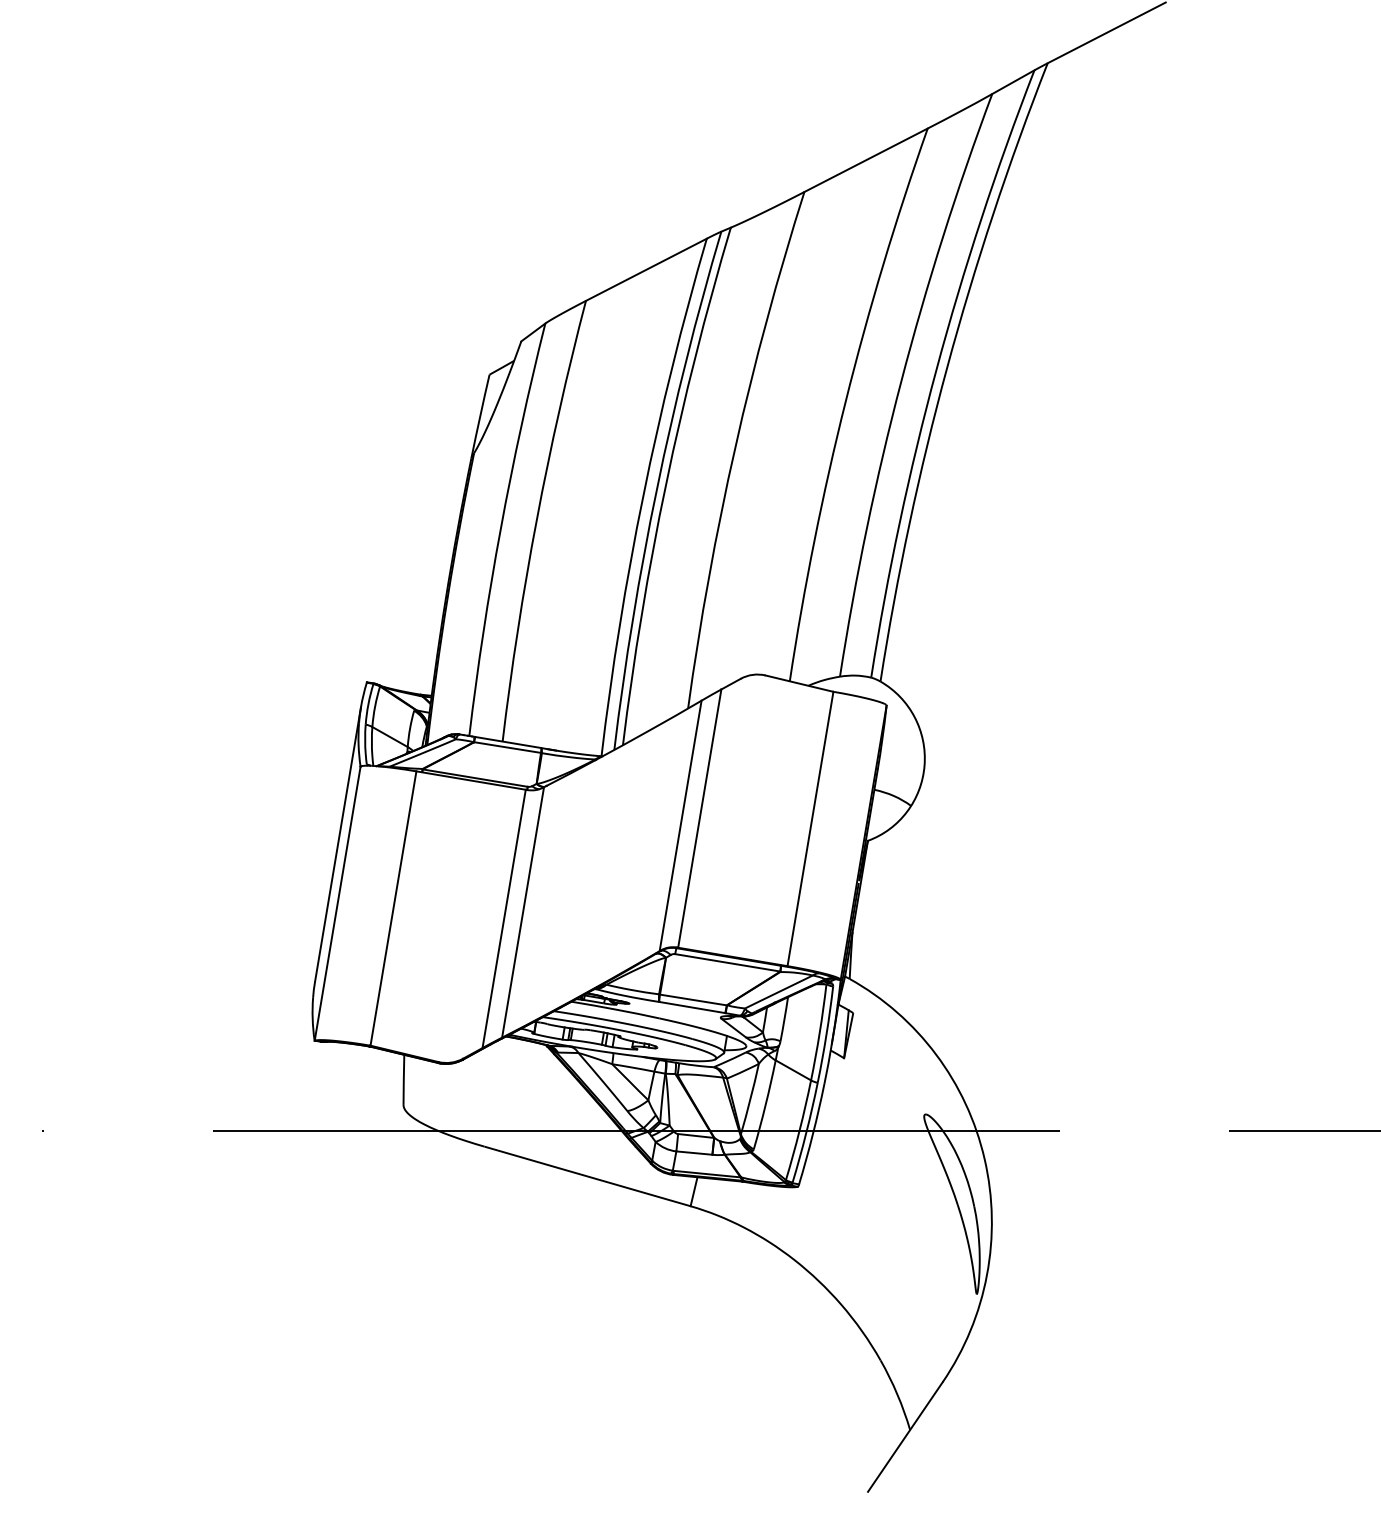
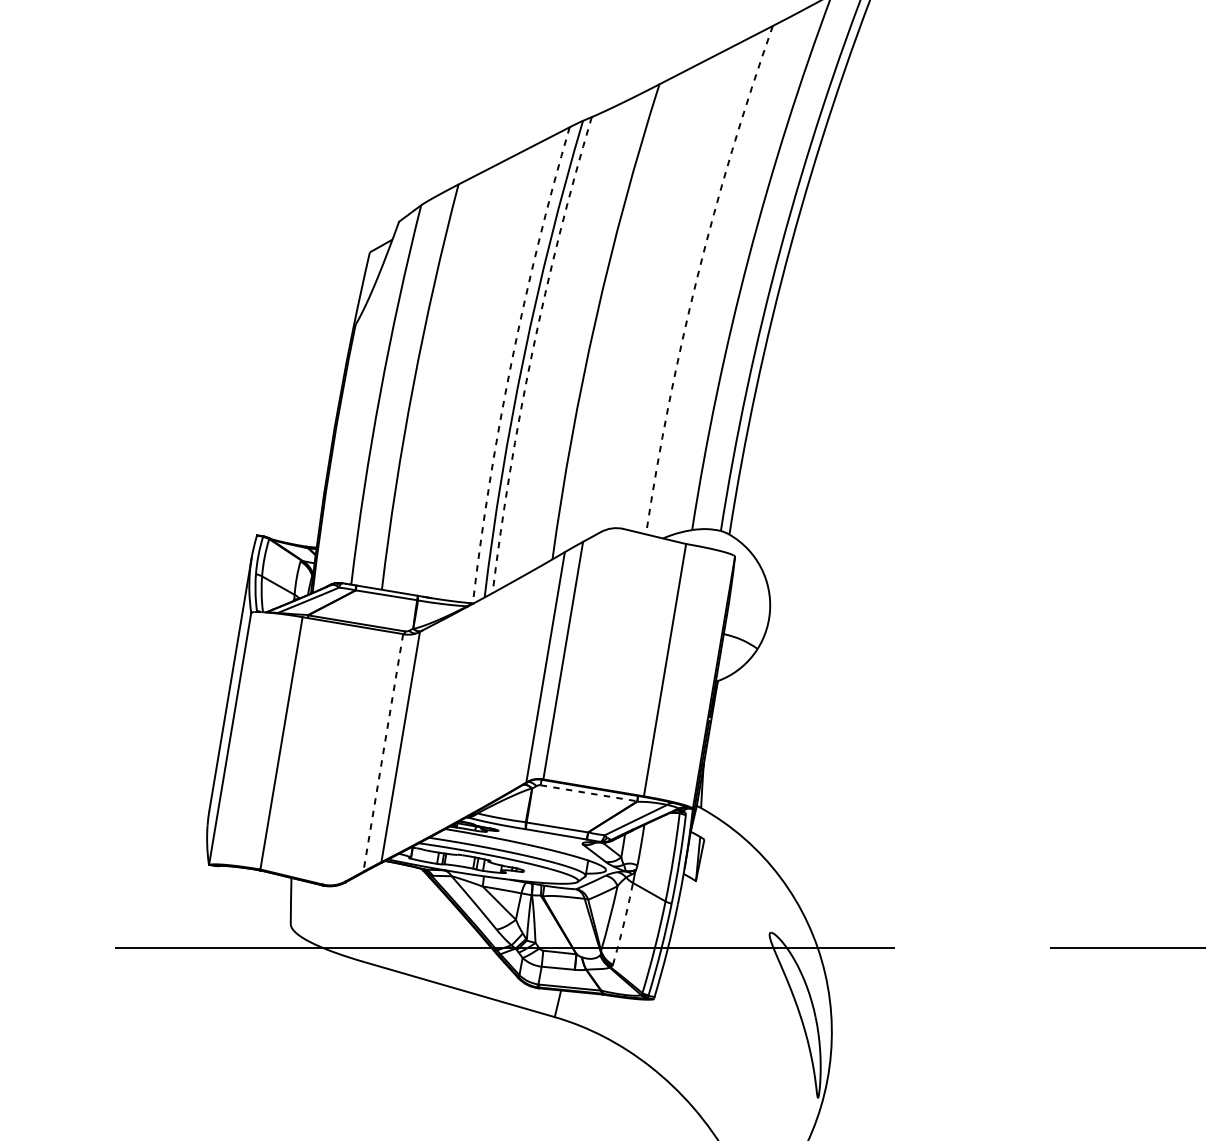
arc: (845, 401) -> (697, 277), solid -> dashed
arc: (666, 484) -> (532, 353), solid -> dashed
arc: (643, 495) -> (511, 363), solid -> dashed
line: (504, 918) -> (383, 752), solid -> dashed
line: (728, 962) -> (589, 792), solid -> dashed
arc: (765, 1105) -> (623, 924), solid -> dashed

